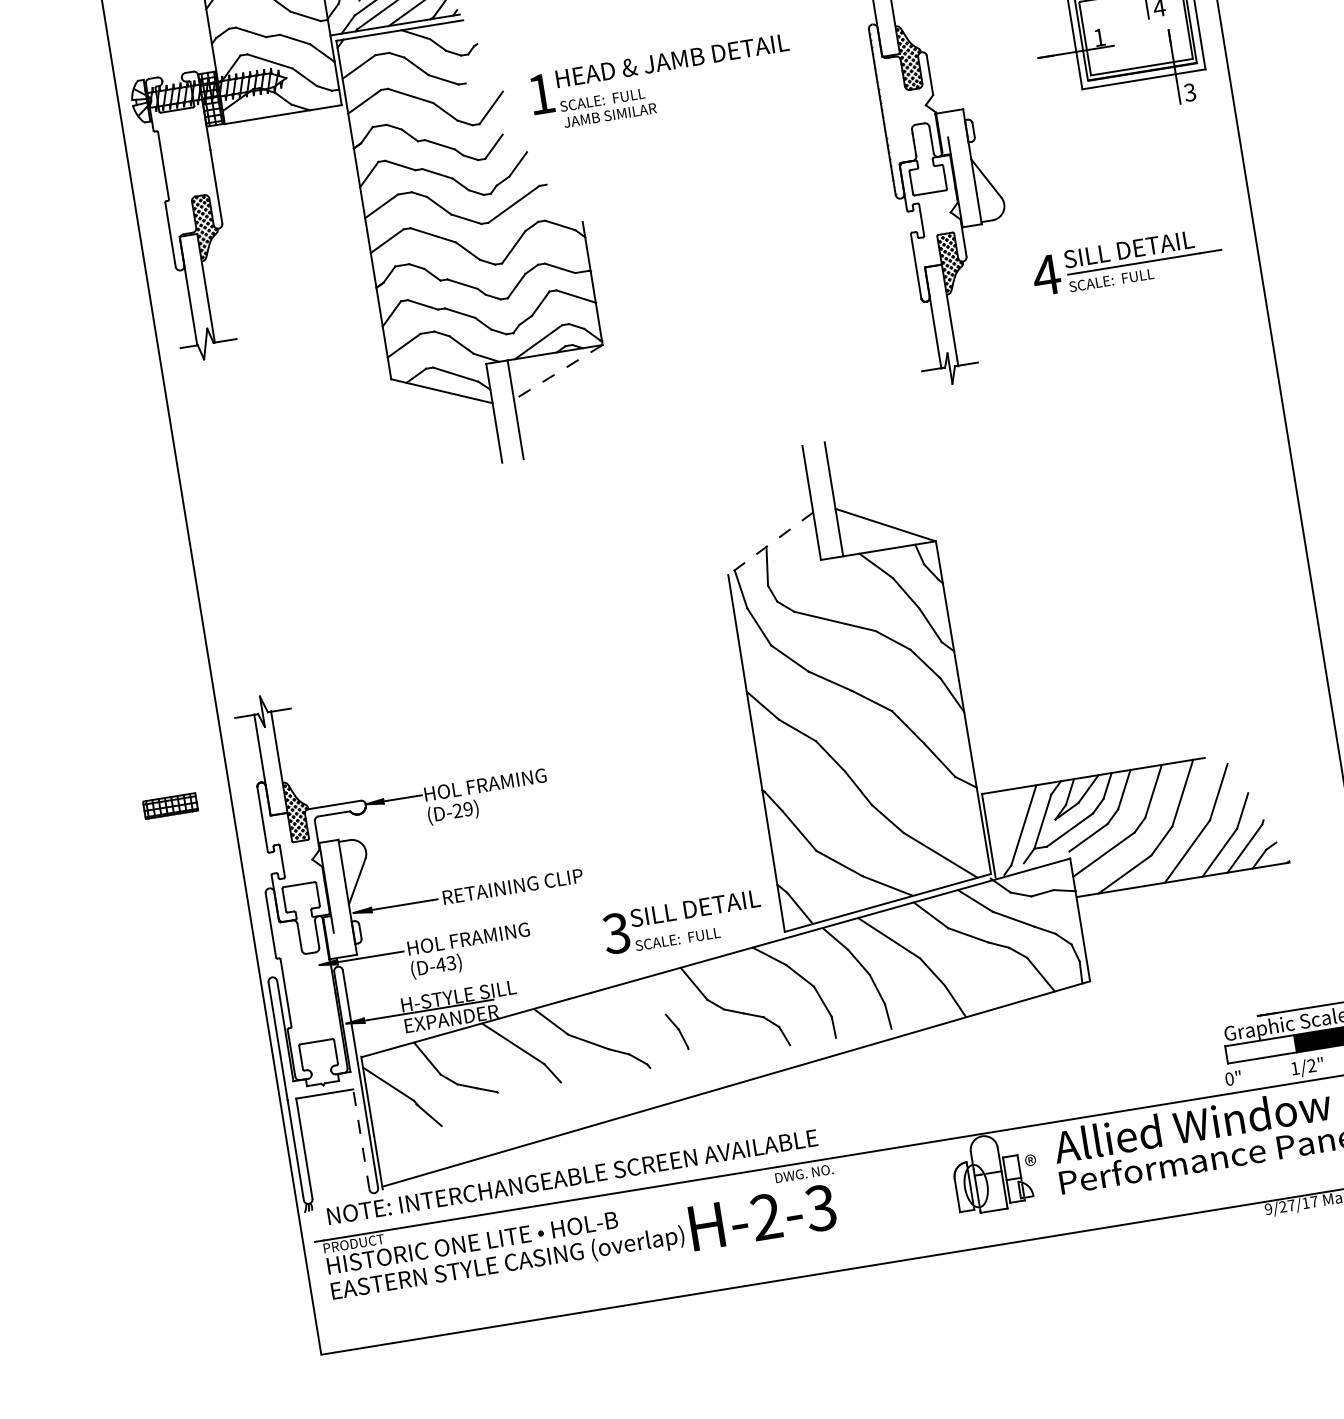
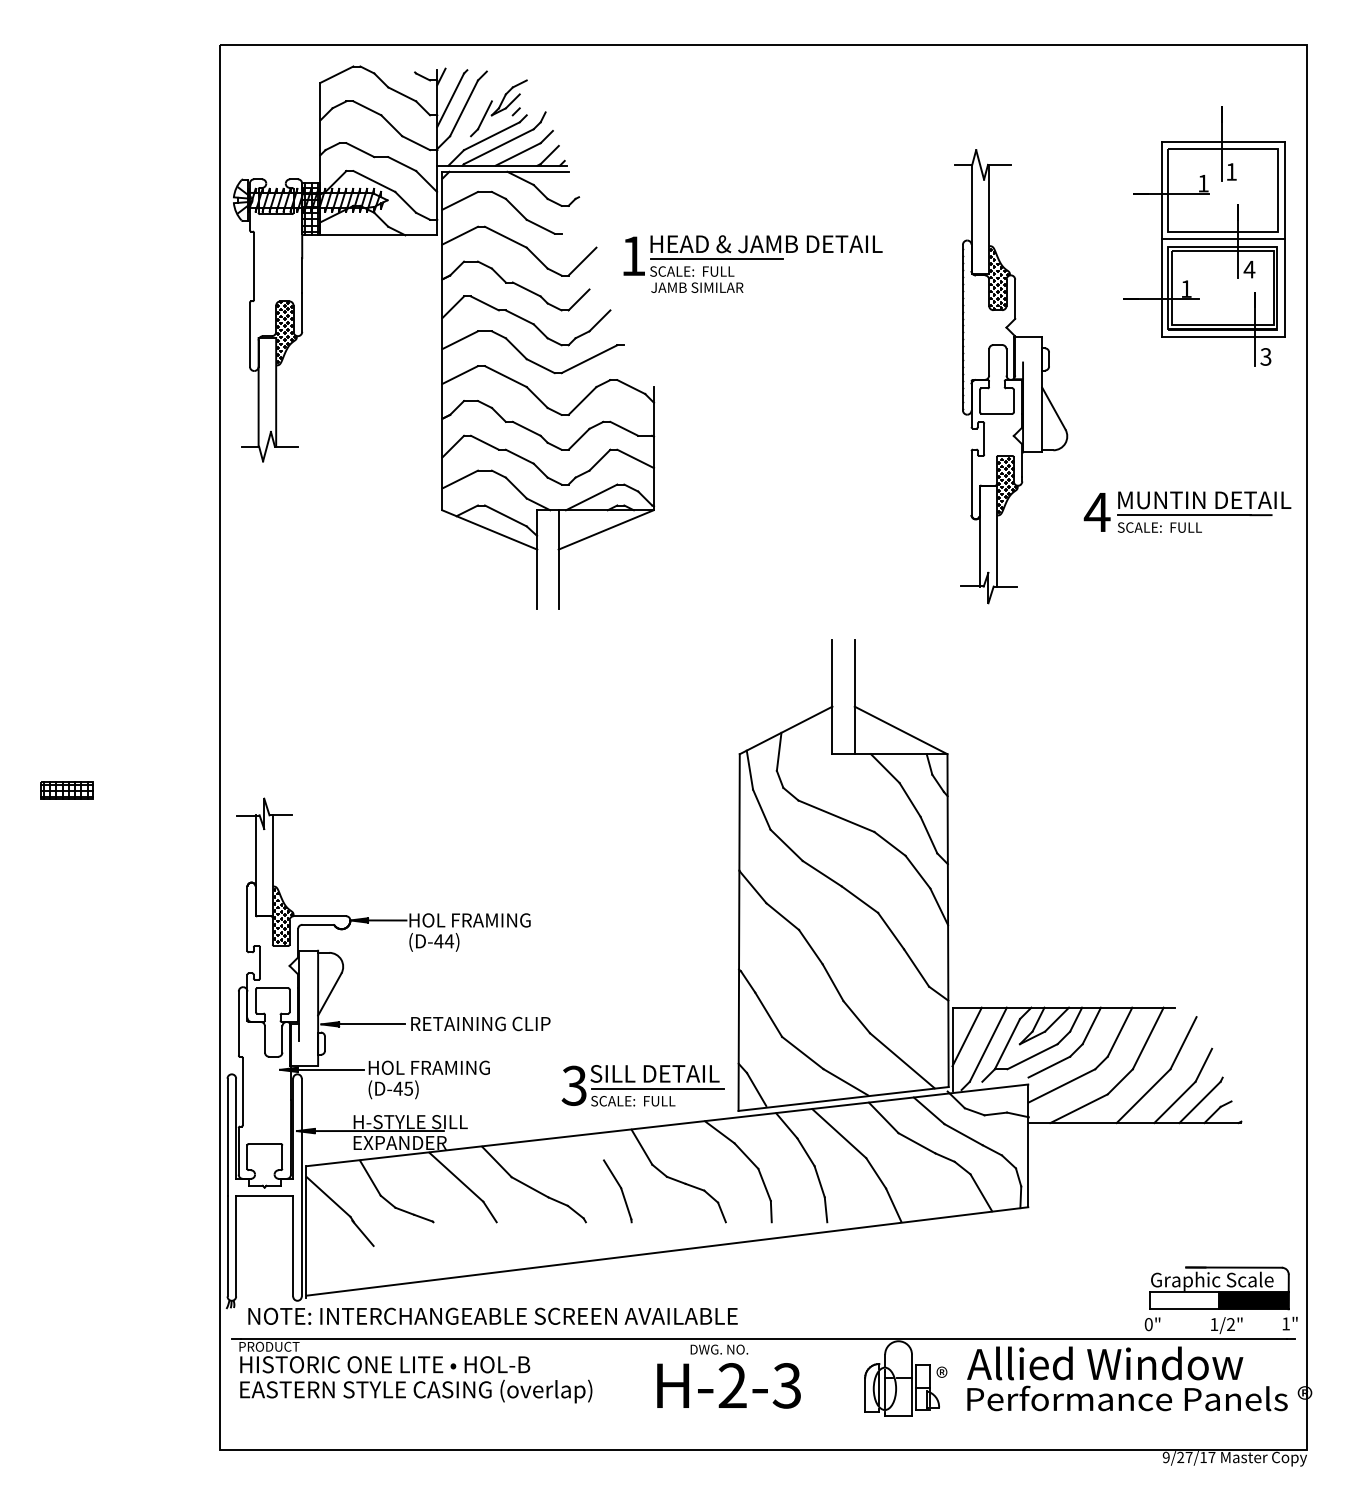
line: (624, 84) -> (716, 259), added
text: (1151, 246) -> (1204, 500), SILL DETAIL -> MUNTIN DETAIL
line: (557, 373) -> (605, 530), dashed -> solid
line: (770, 543) -> (785, 730), dashed -> solid
part: (170, 806) -> (66, 790), moved
text: (463, 810) -> (444, 941), (D-29) -> (D-44)
line: (1000, 820) -> (966, 1036), added
line: (700, 922) -> (657, 1088), added
text: (451, 962) -> (408, 1088), (D-43) -> (D-45)
part: (676, 1032) -> (617, 1191), size x1.67
line: (361, 1138) -> (293, 1245), dashed -> solid
text: (762, 1217) -> (728, 1385), moved

